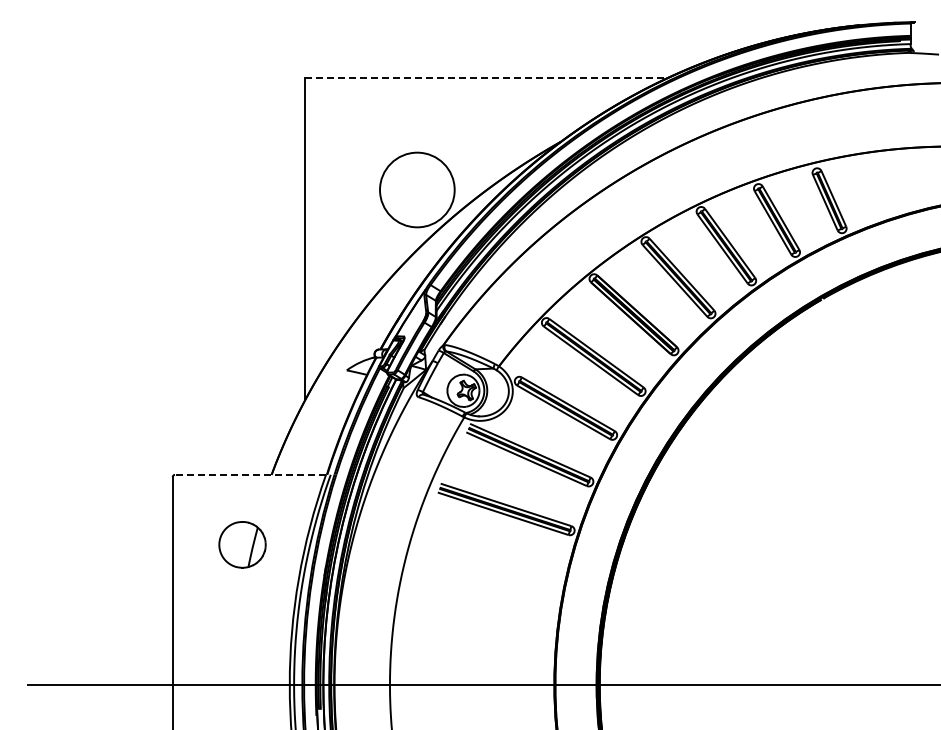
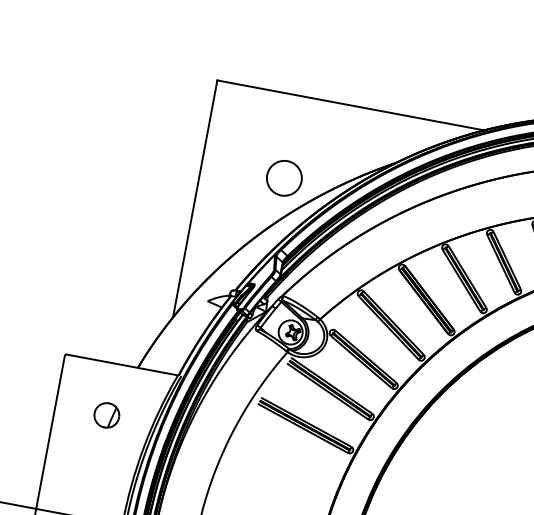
line: (487, 77) -> (351, 105), dashed -> solid
circle: (417, 189) -> (284, 177), size x0.62
line: (250, 474) -> (122, 364), dashed -> solid
part: (242, 544) -> (106, 415), size x0.71

